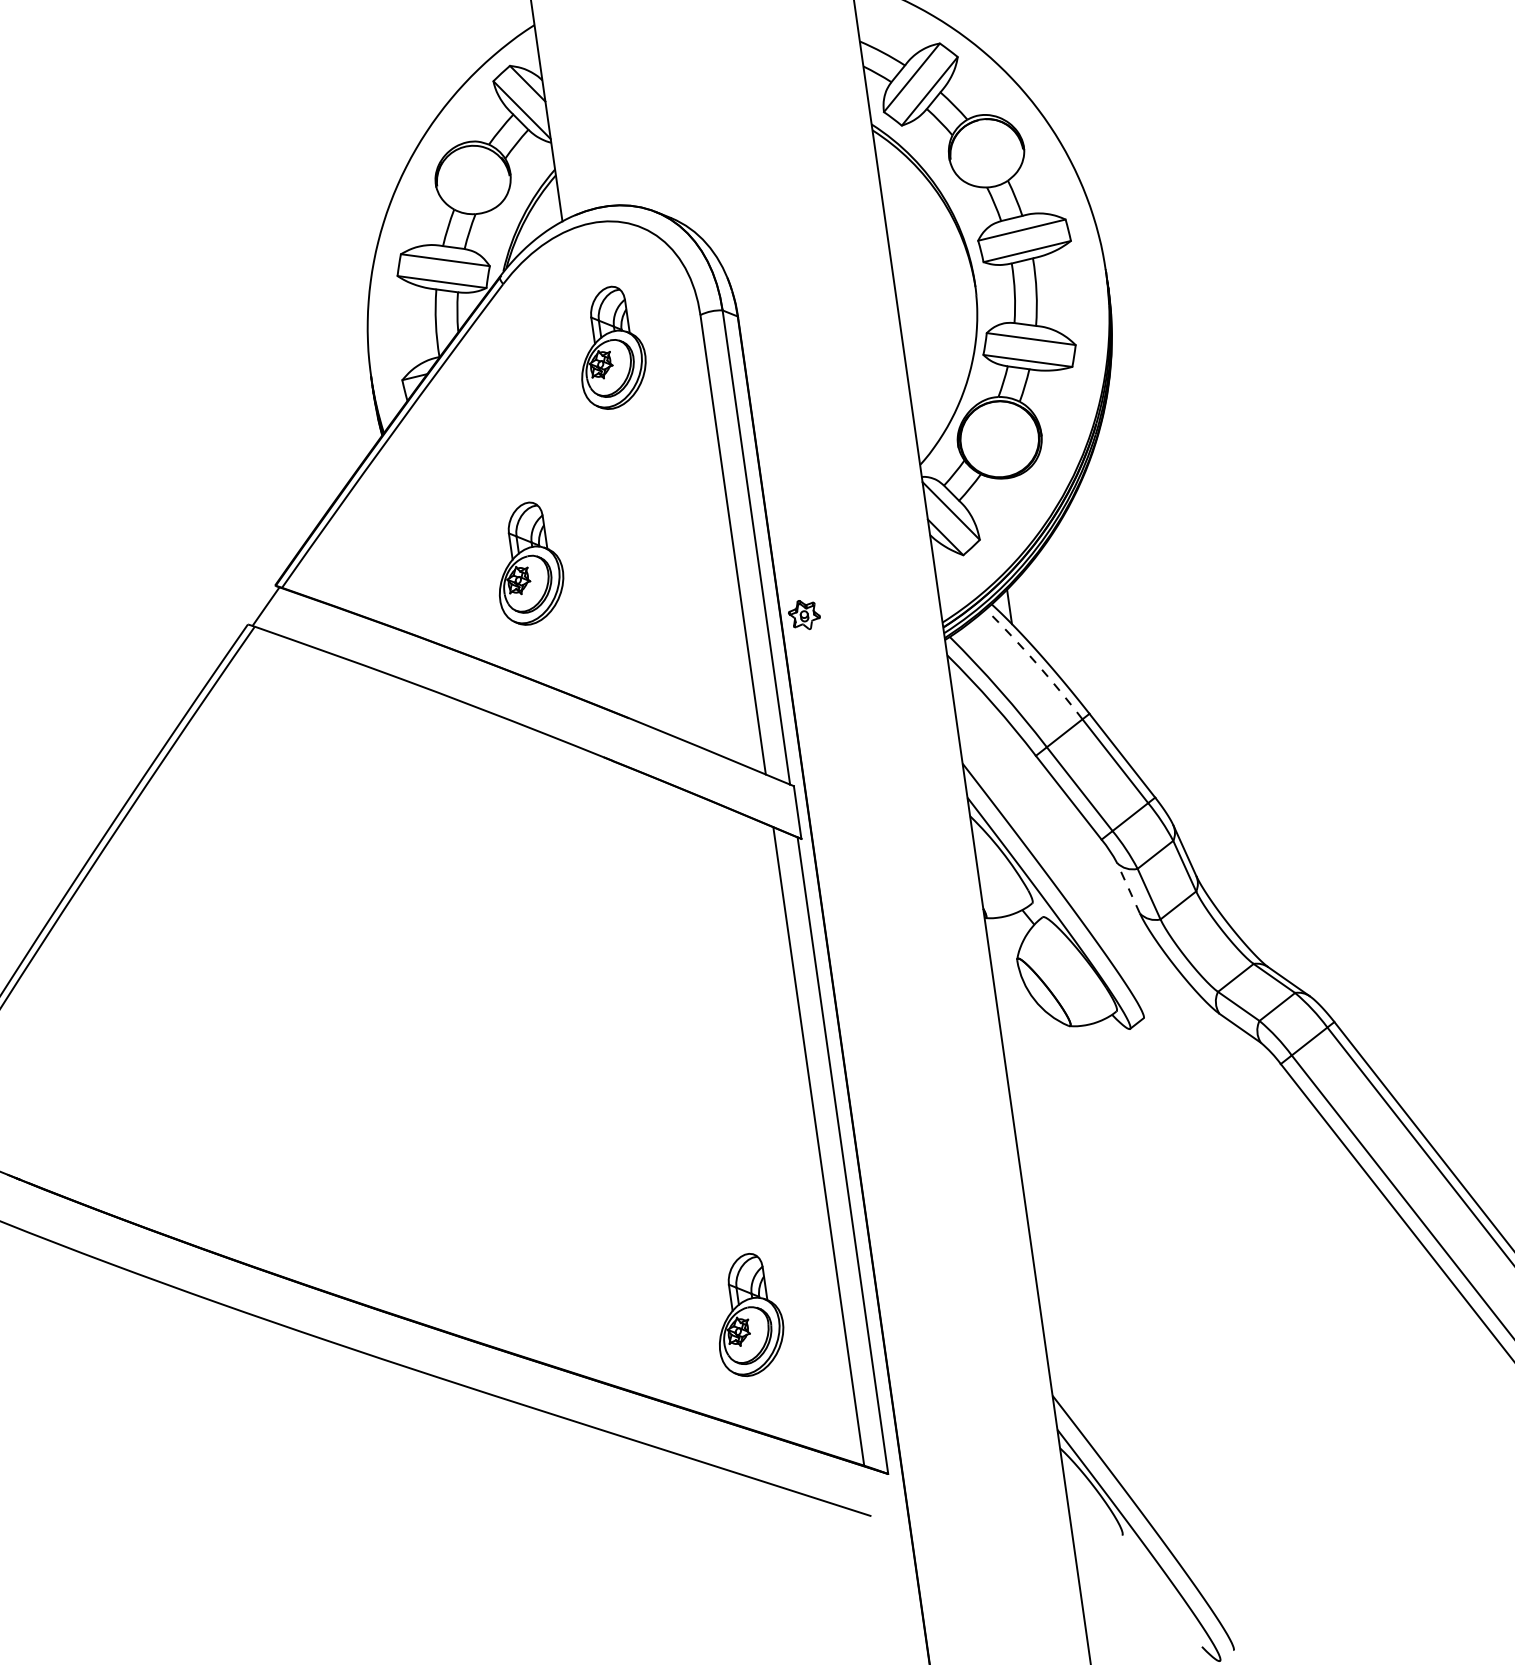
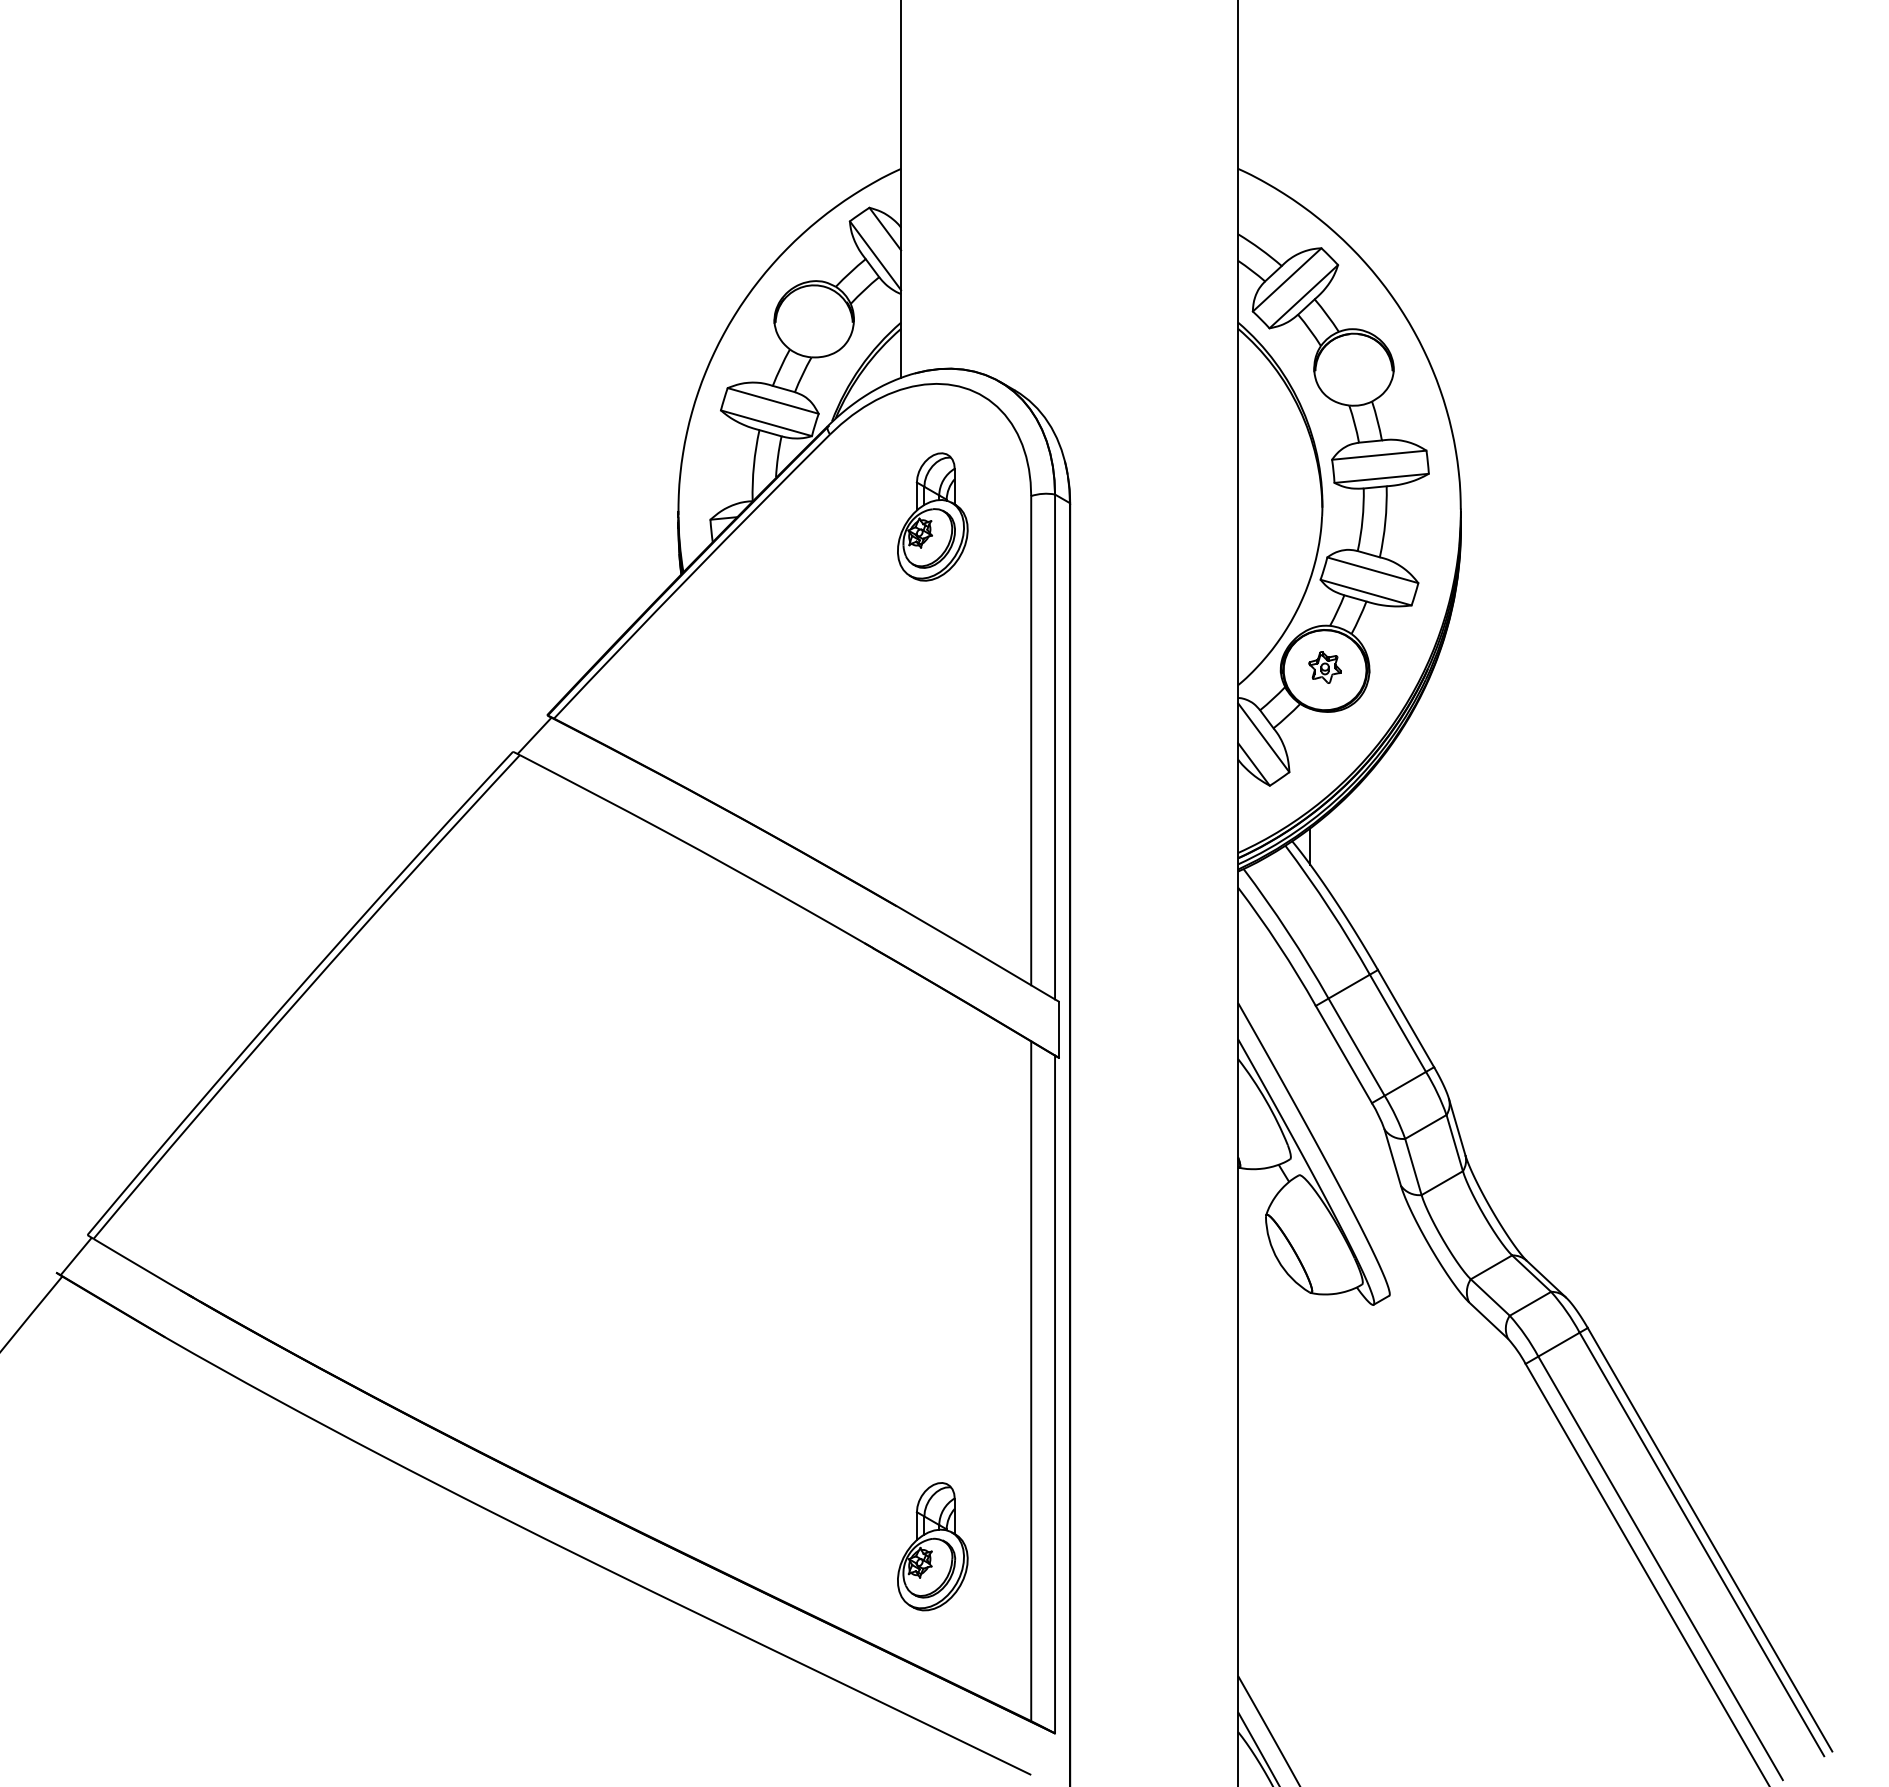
part: (528, 563) -> (814, 729), removed
part: (803, 615) -> (1324, 667), moved
arc: (1035, 662) -> (1329, 908), dashed -> solid
line: (1128, 887) -> (1392, 1157), dashed -> solid

